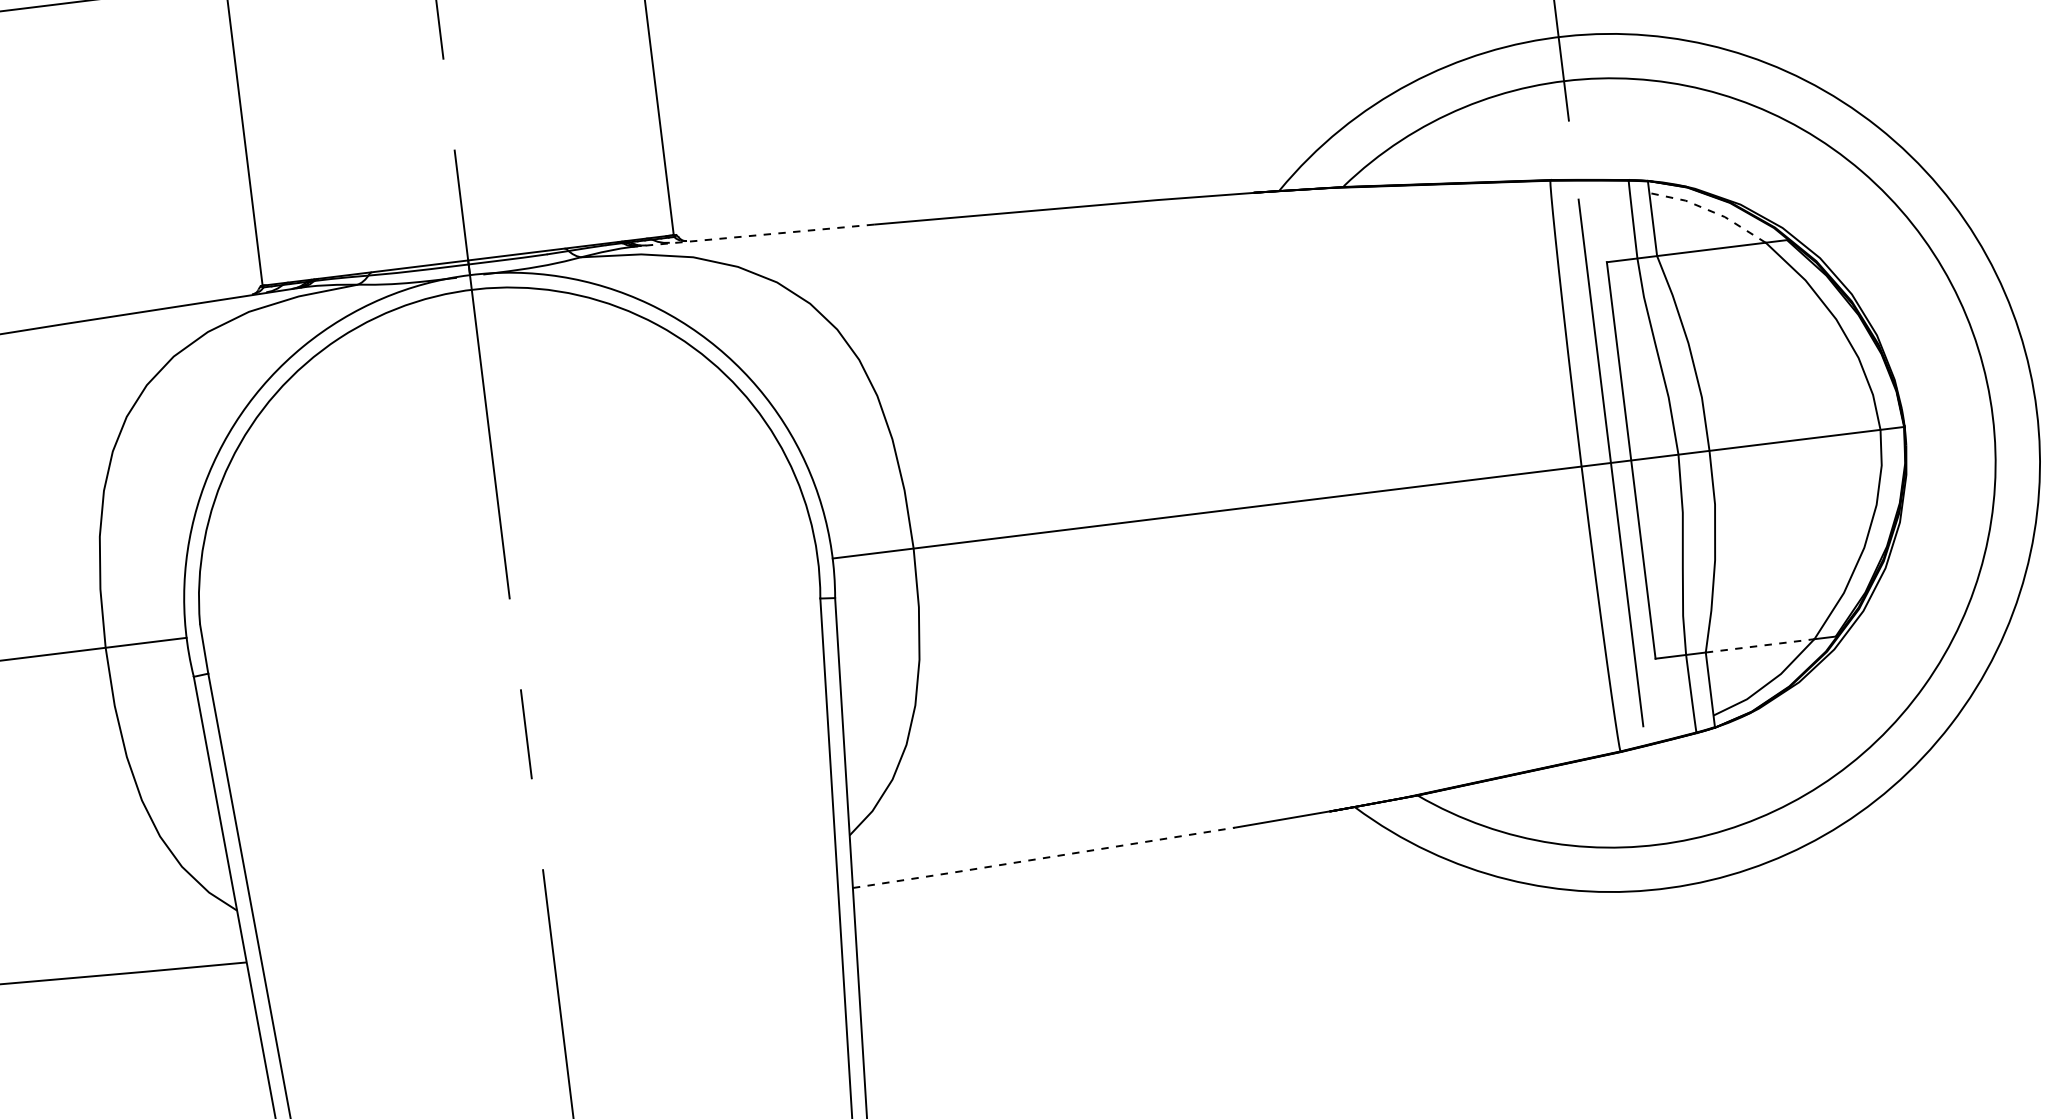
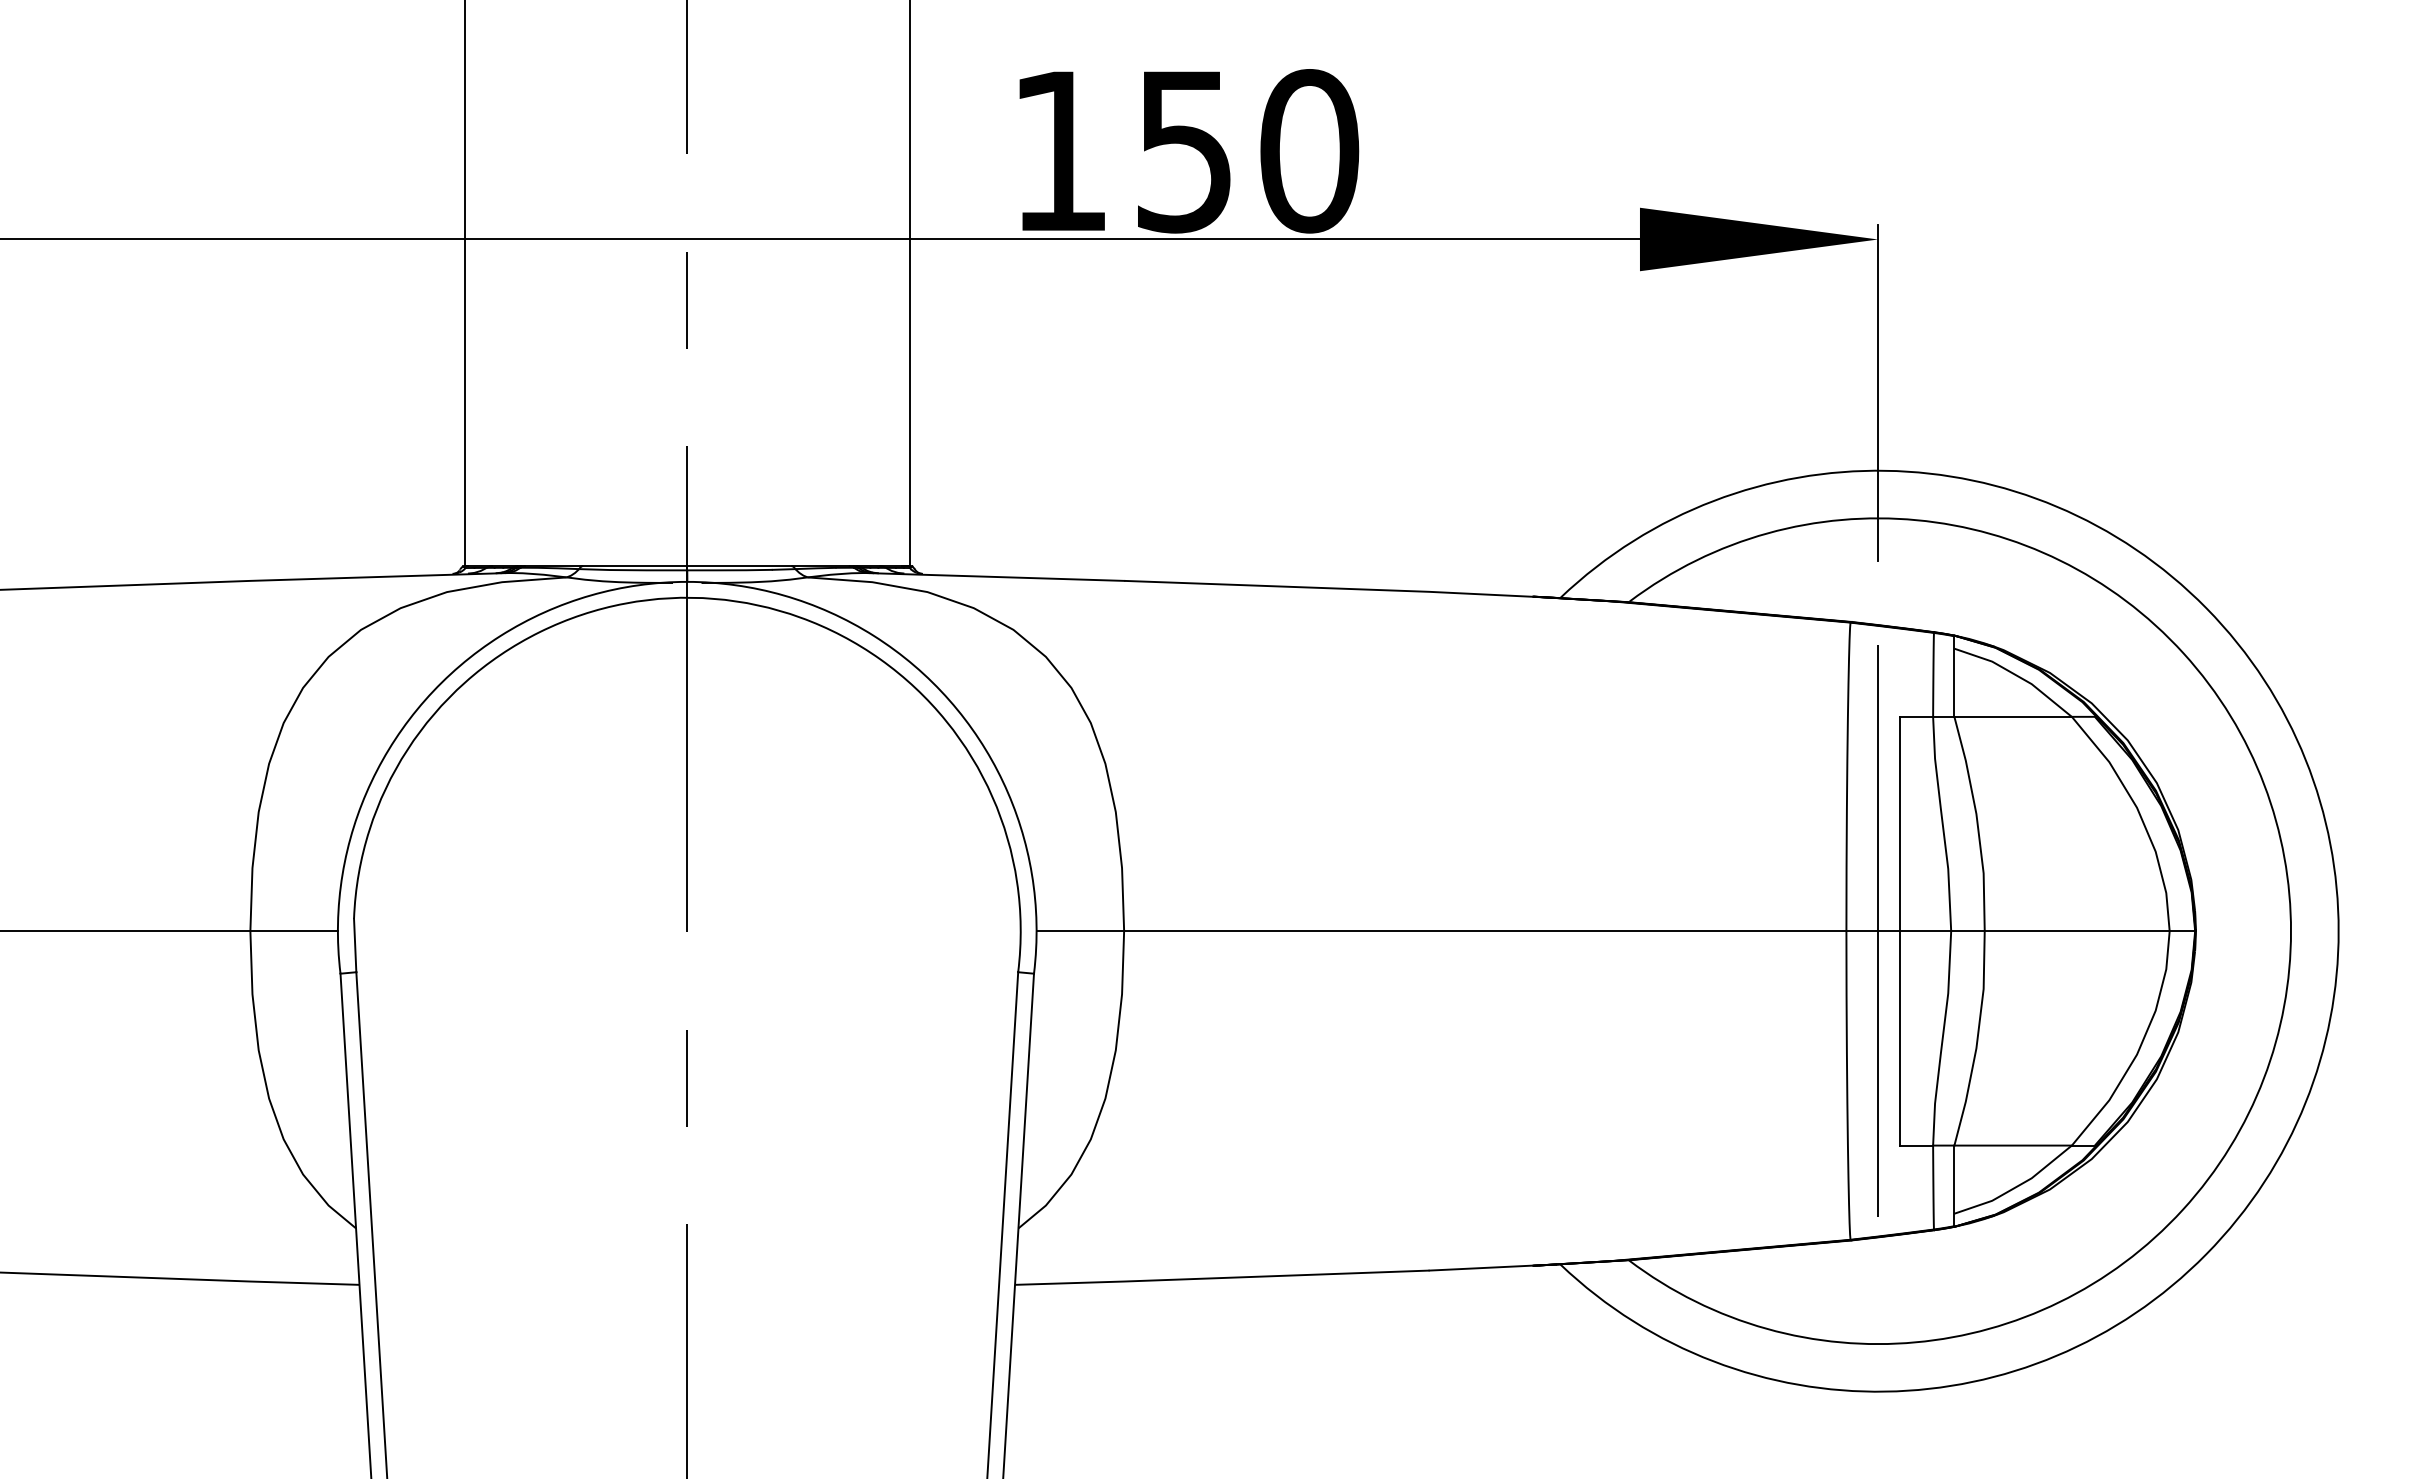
line: (1710, 210) -> (2017, 675), dashed -> solid
line: (753, 235) -> (994, 576), dashed -> solid
line: (1760, 645) -> (2013, 1145), dashed -> solid
line: (1044, 858) -> (1222, 1278), dashed -> solid

